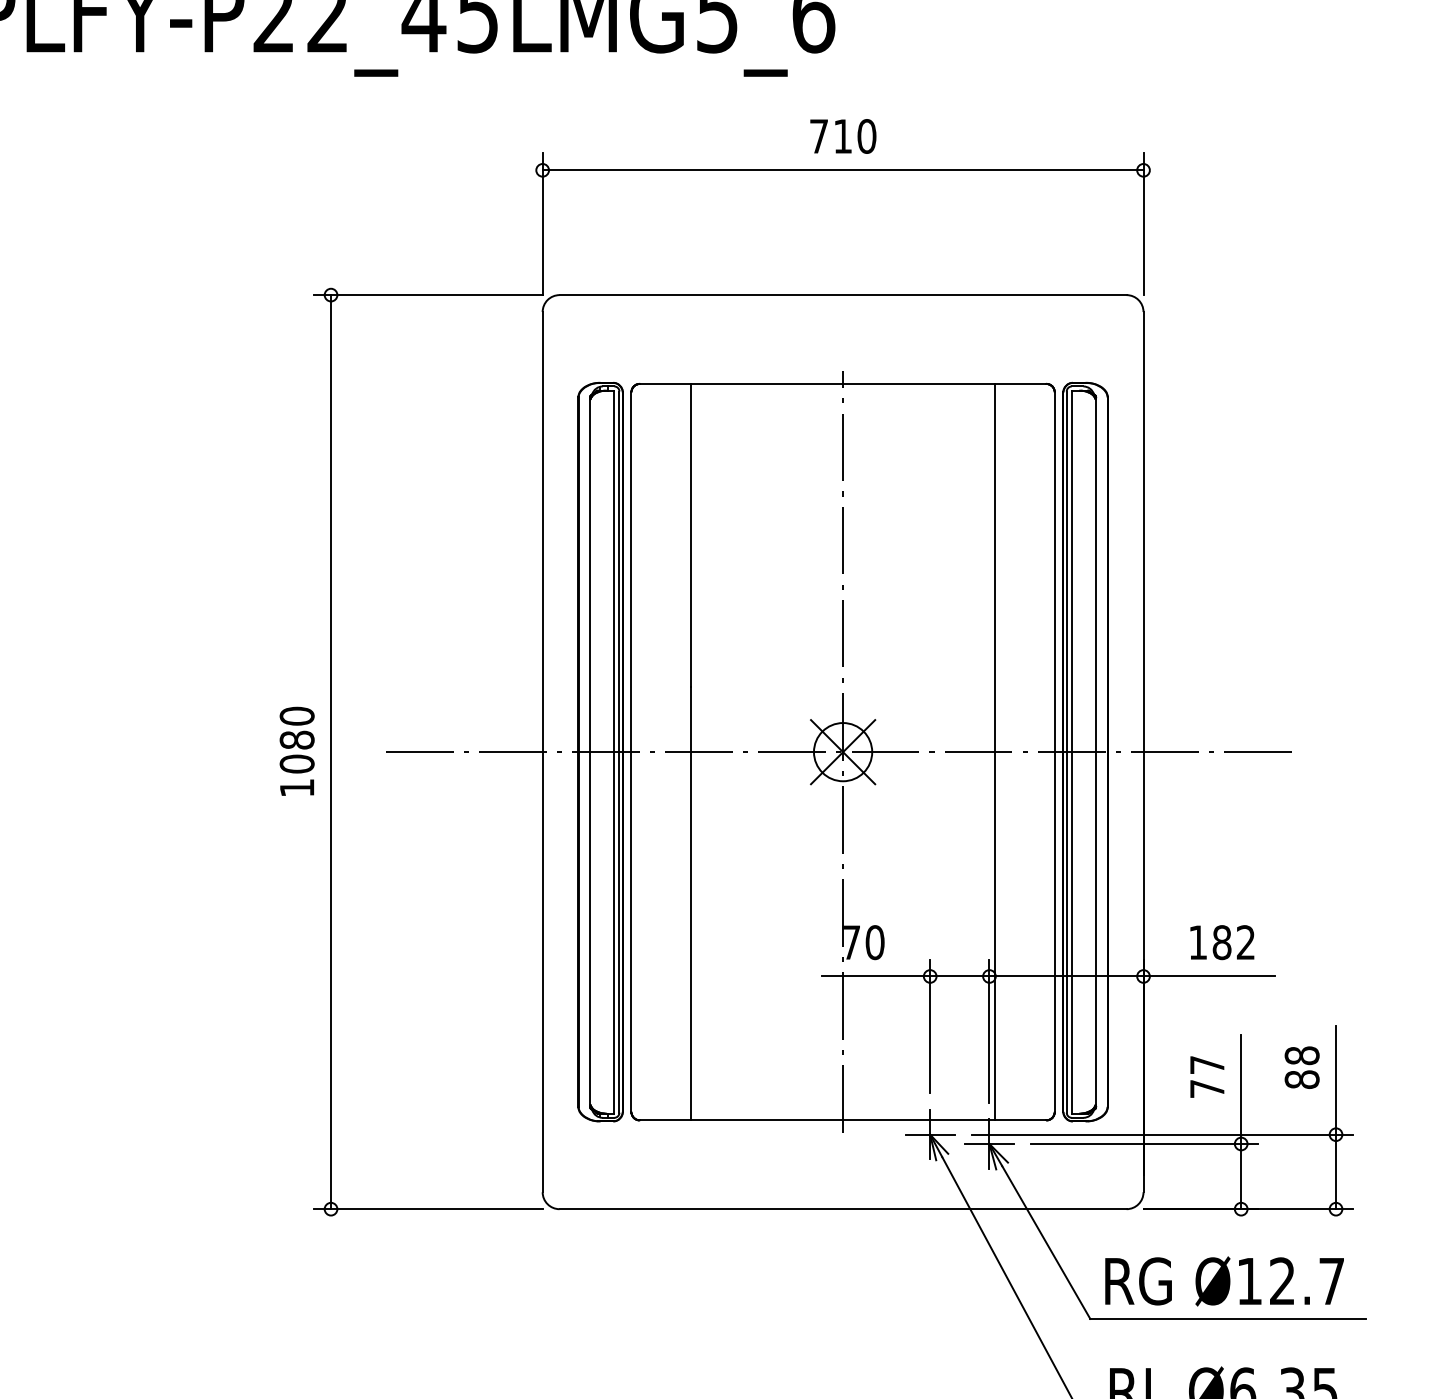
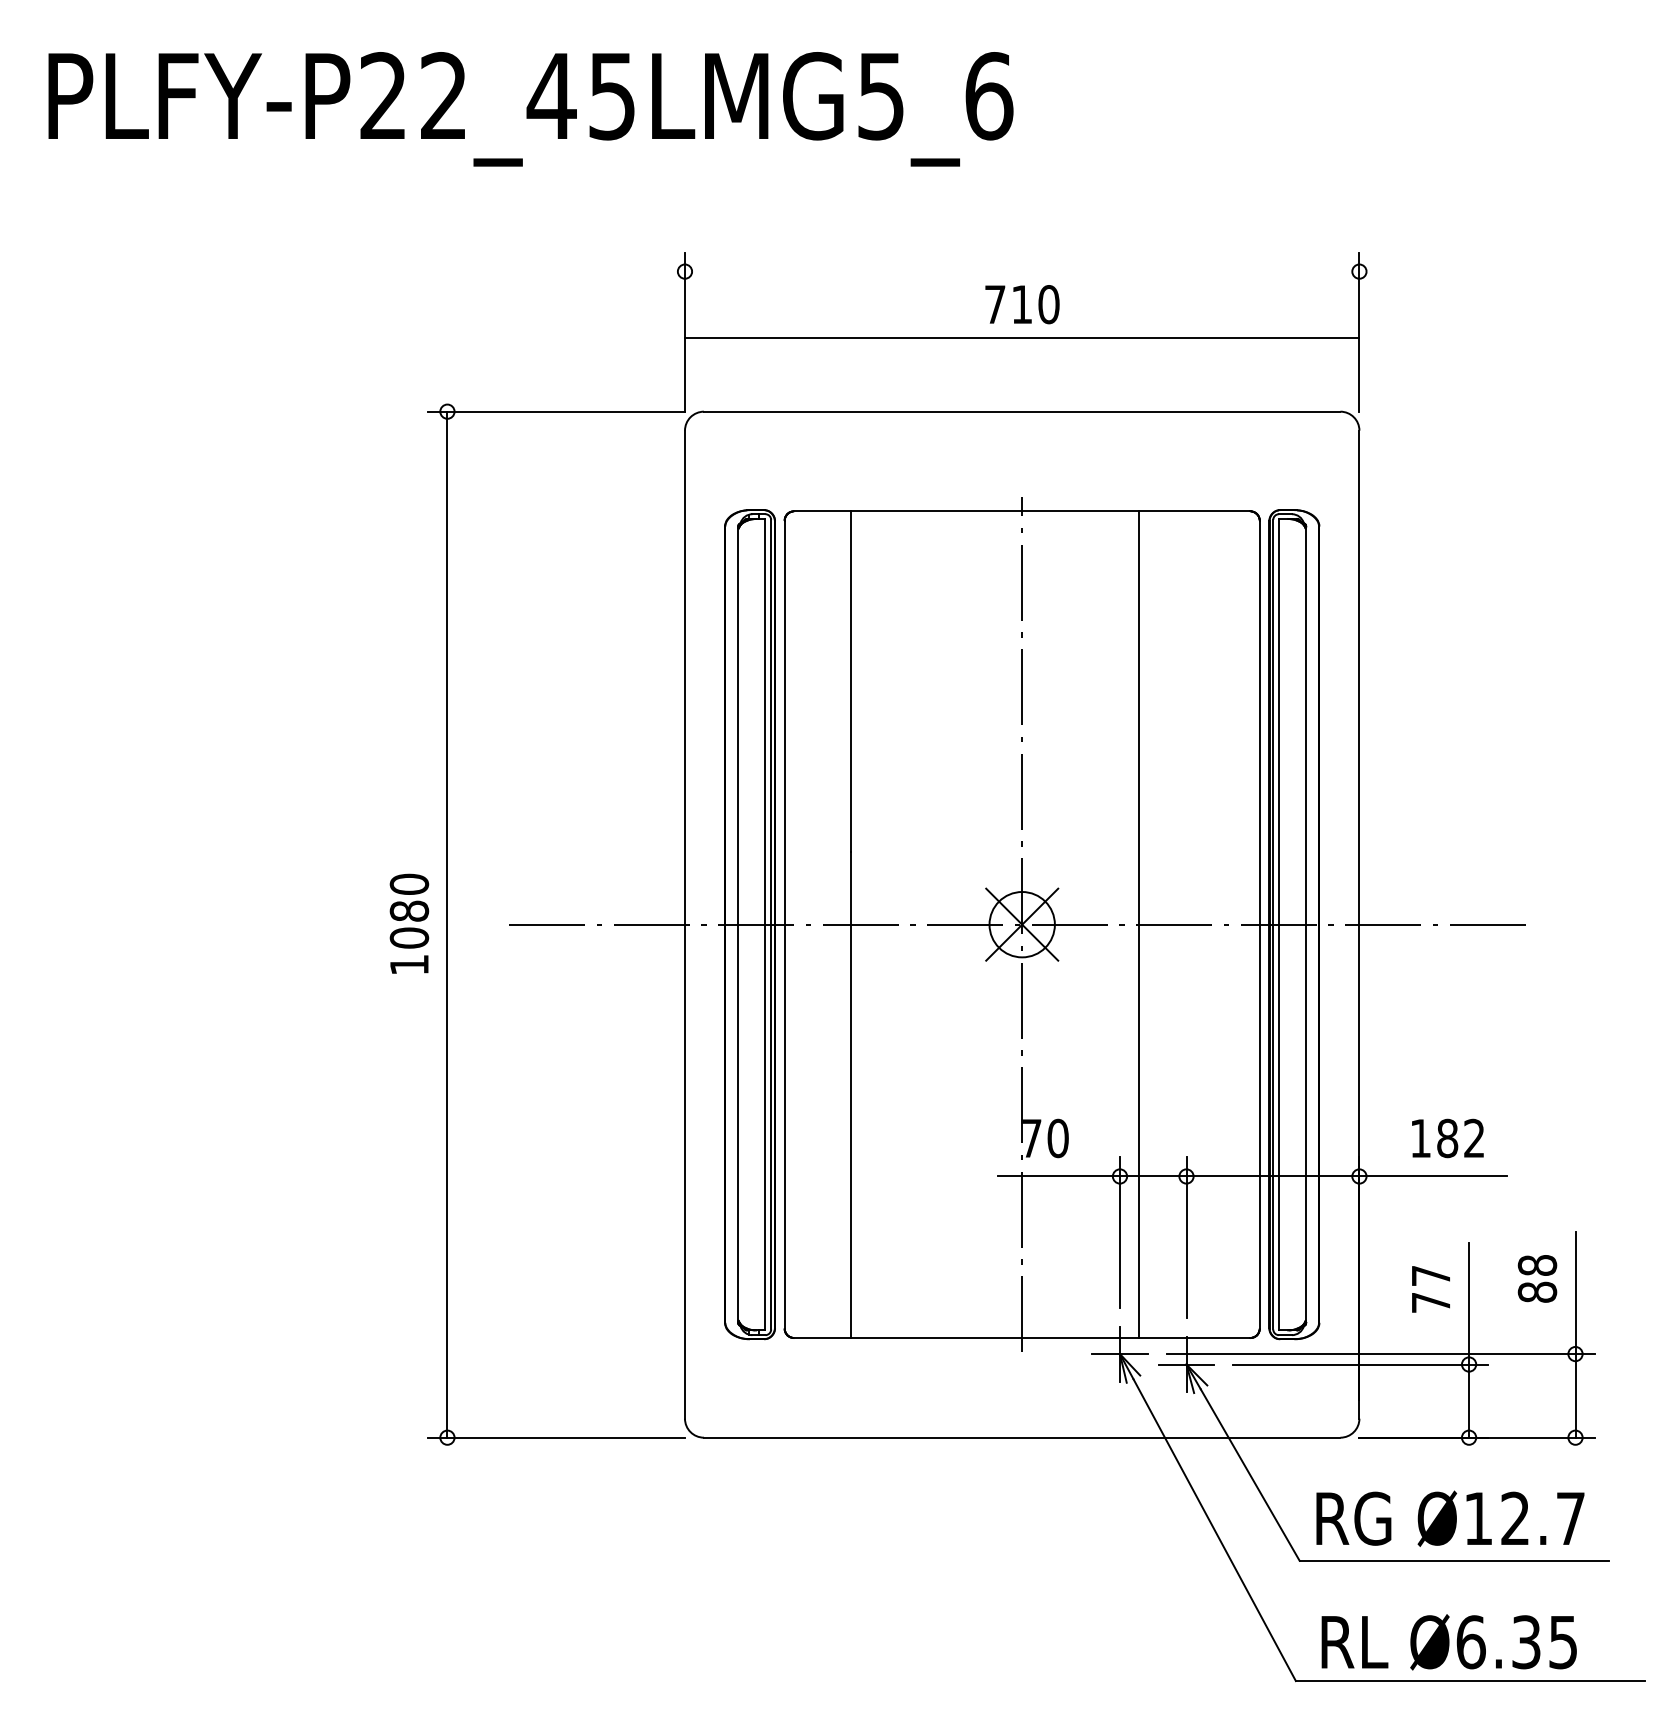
text: (843, 136) -> (1022, 304), moved
line: (842, 170) -> (1021, 337), moved
line: (995, 751) -> (1139, 924), moved

